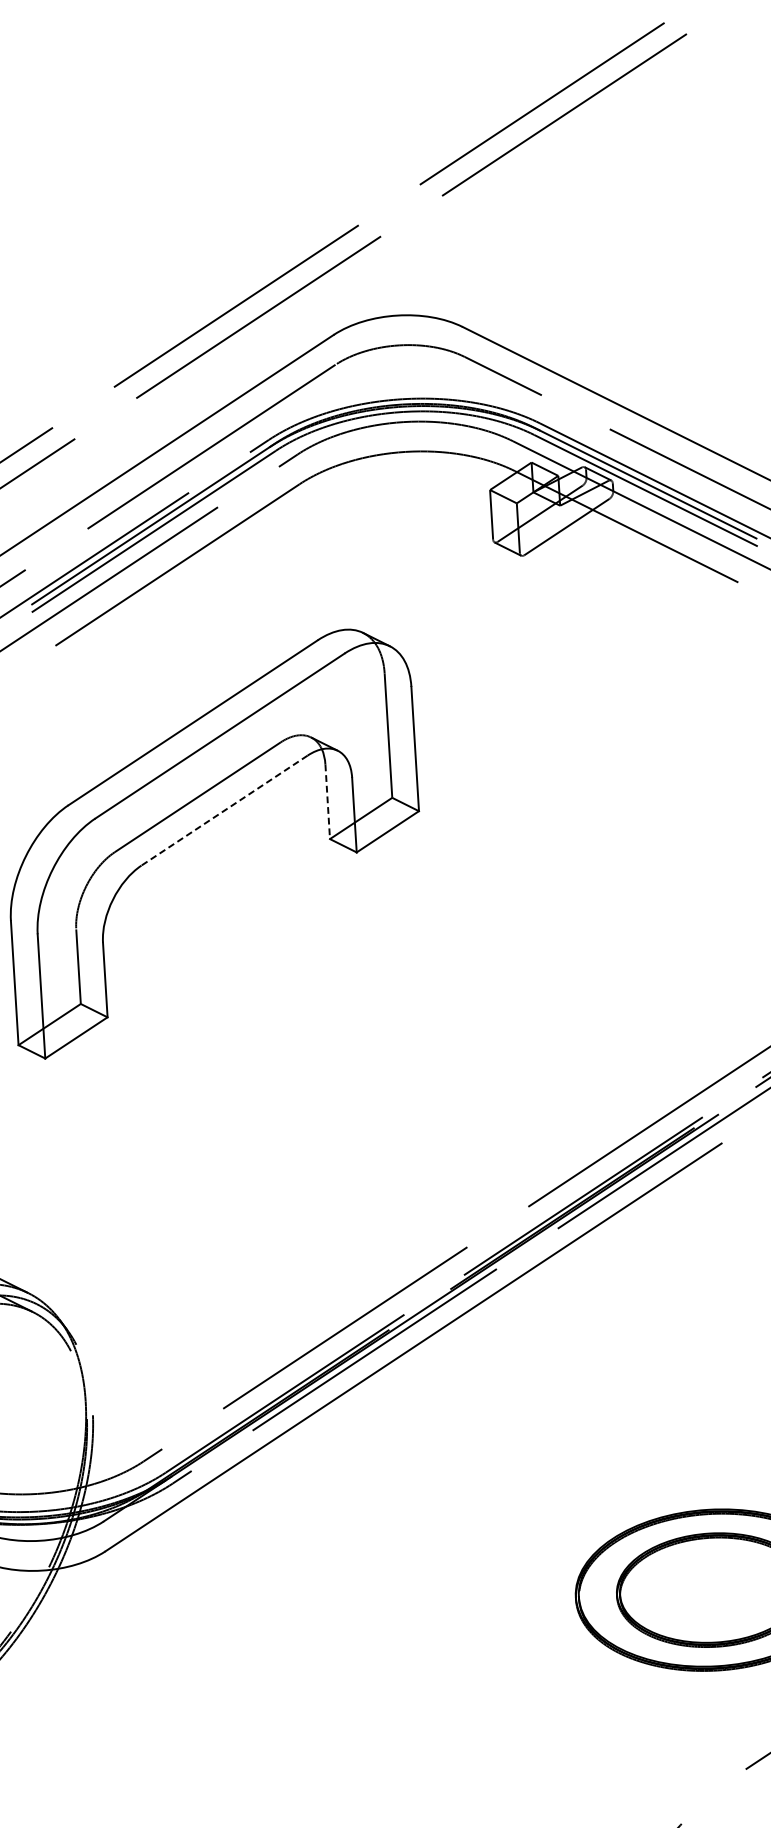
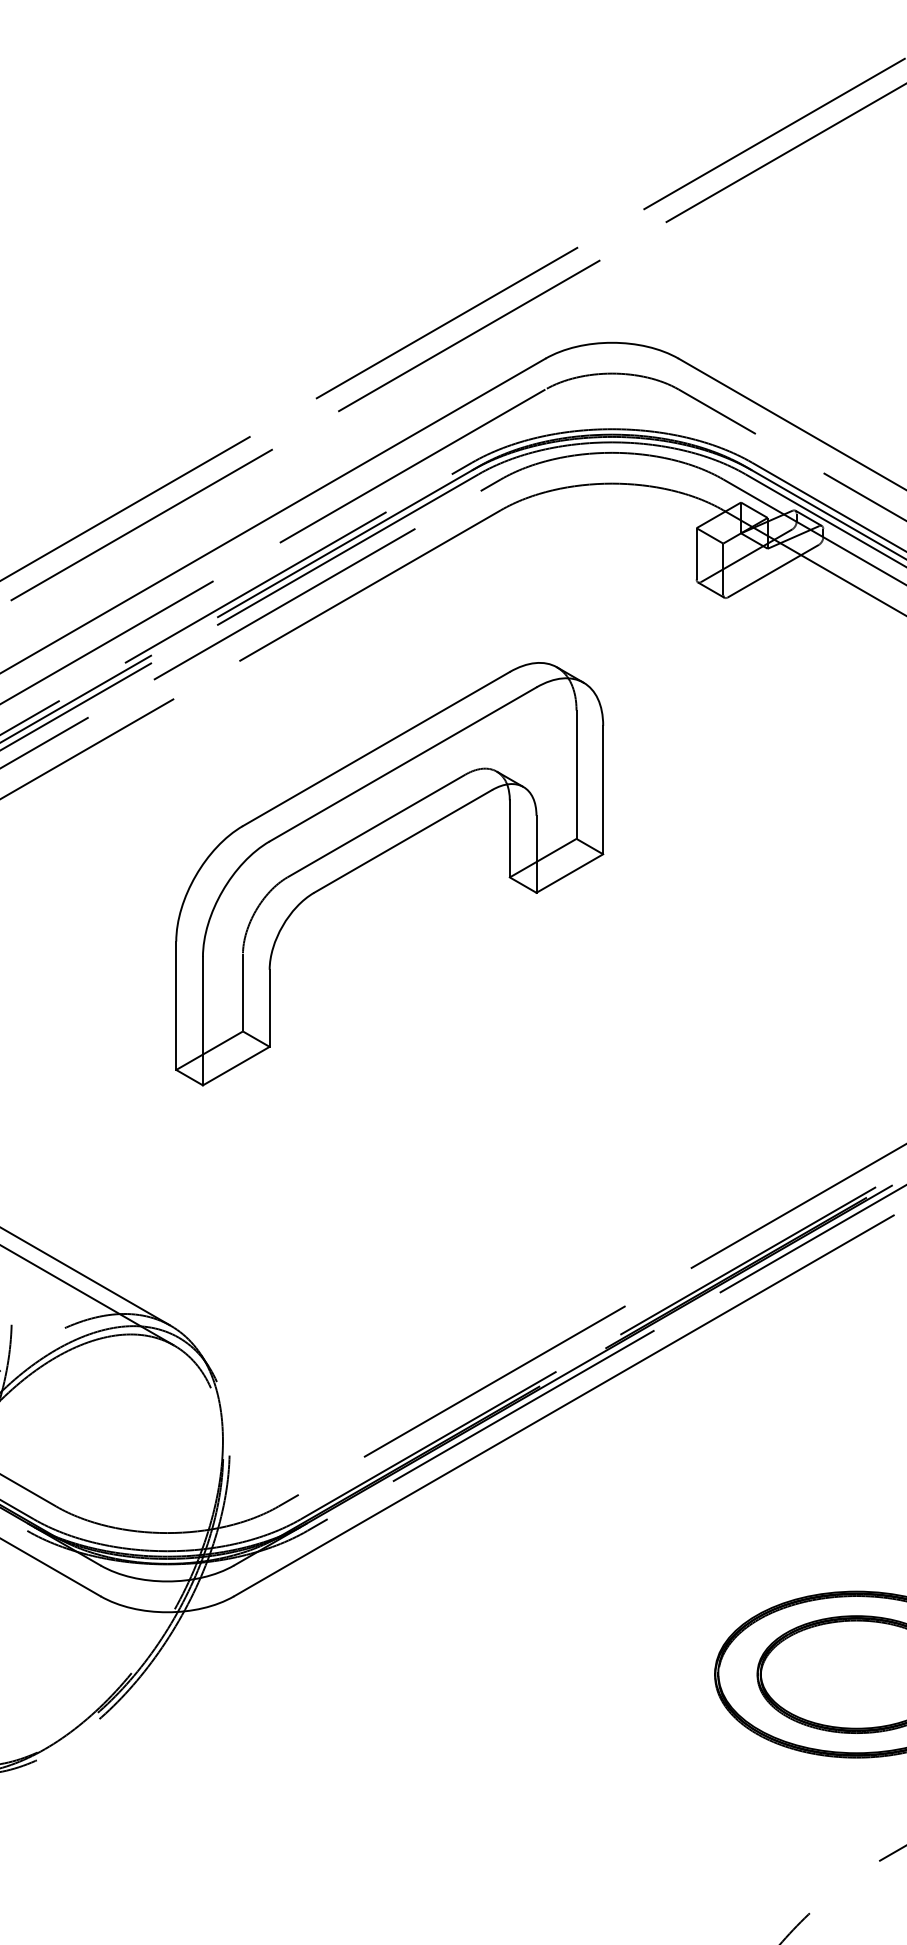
line: (327, 801) -> (509, 838), dashed -> solid
line: (224, 810) -> (403, 841), dashed -> solid

